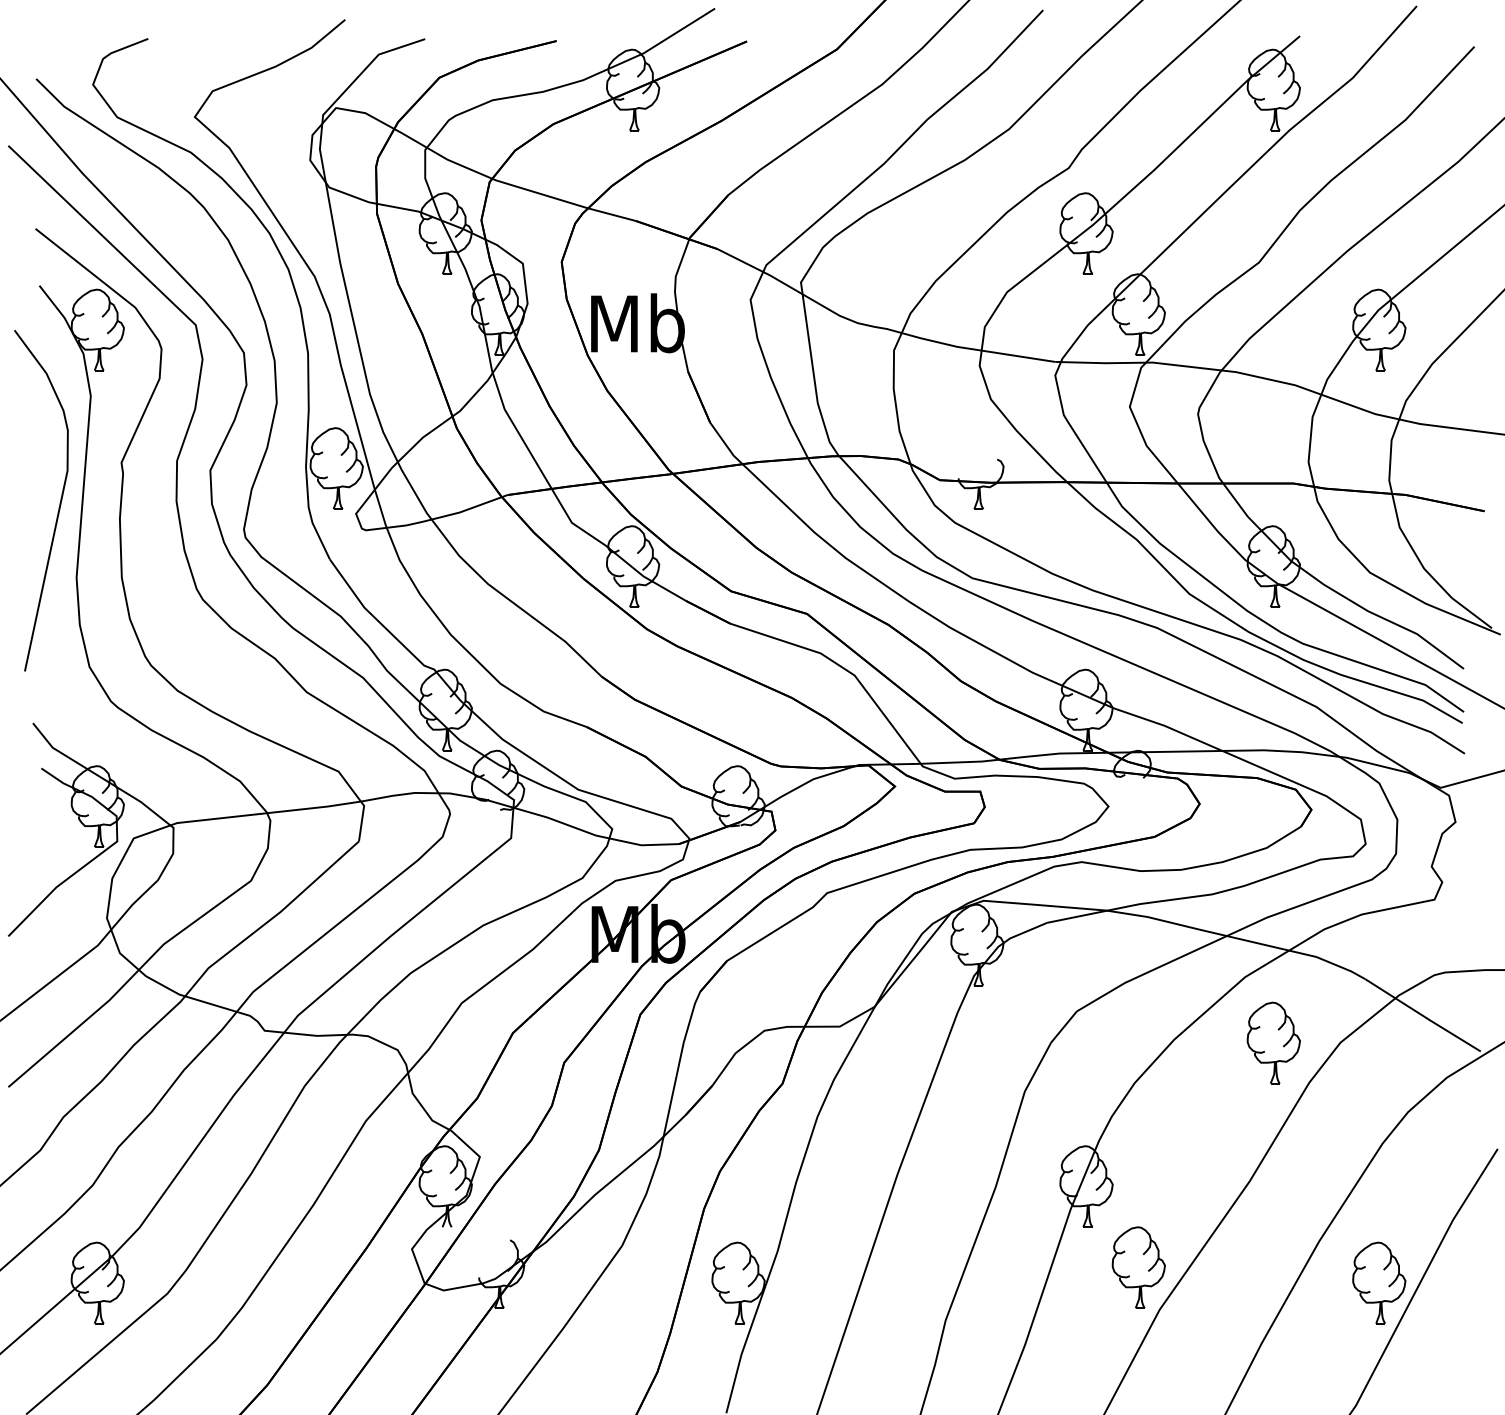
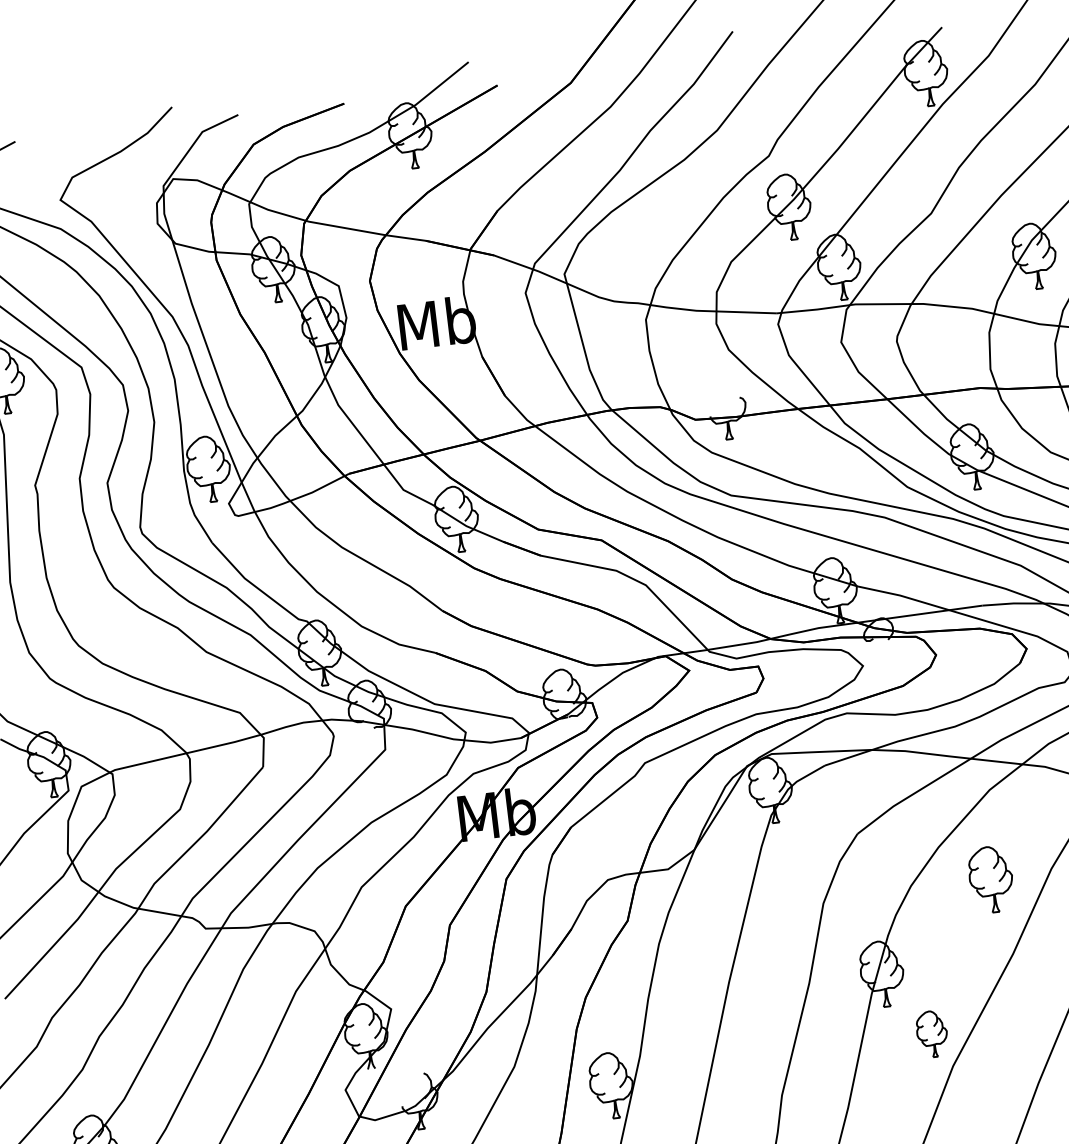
part: (1273, 1042) -> (990, 879), moved
part: (1138, 1267) -> (932, 1034), size x0.7

